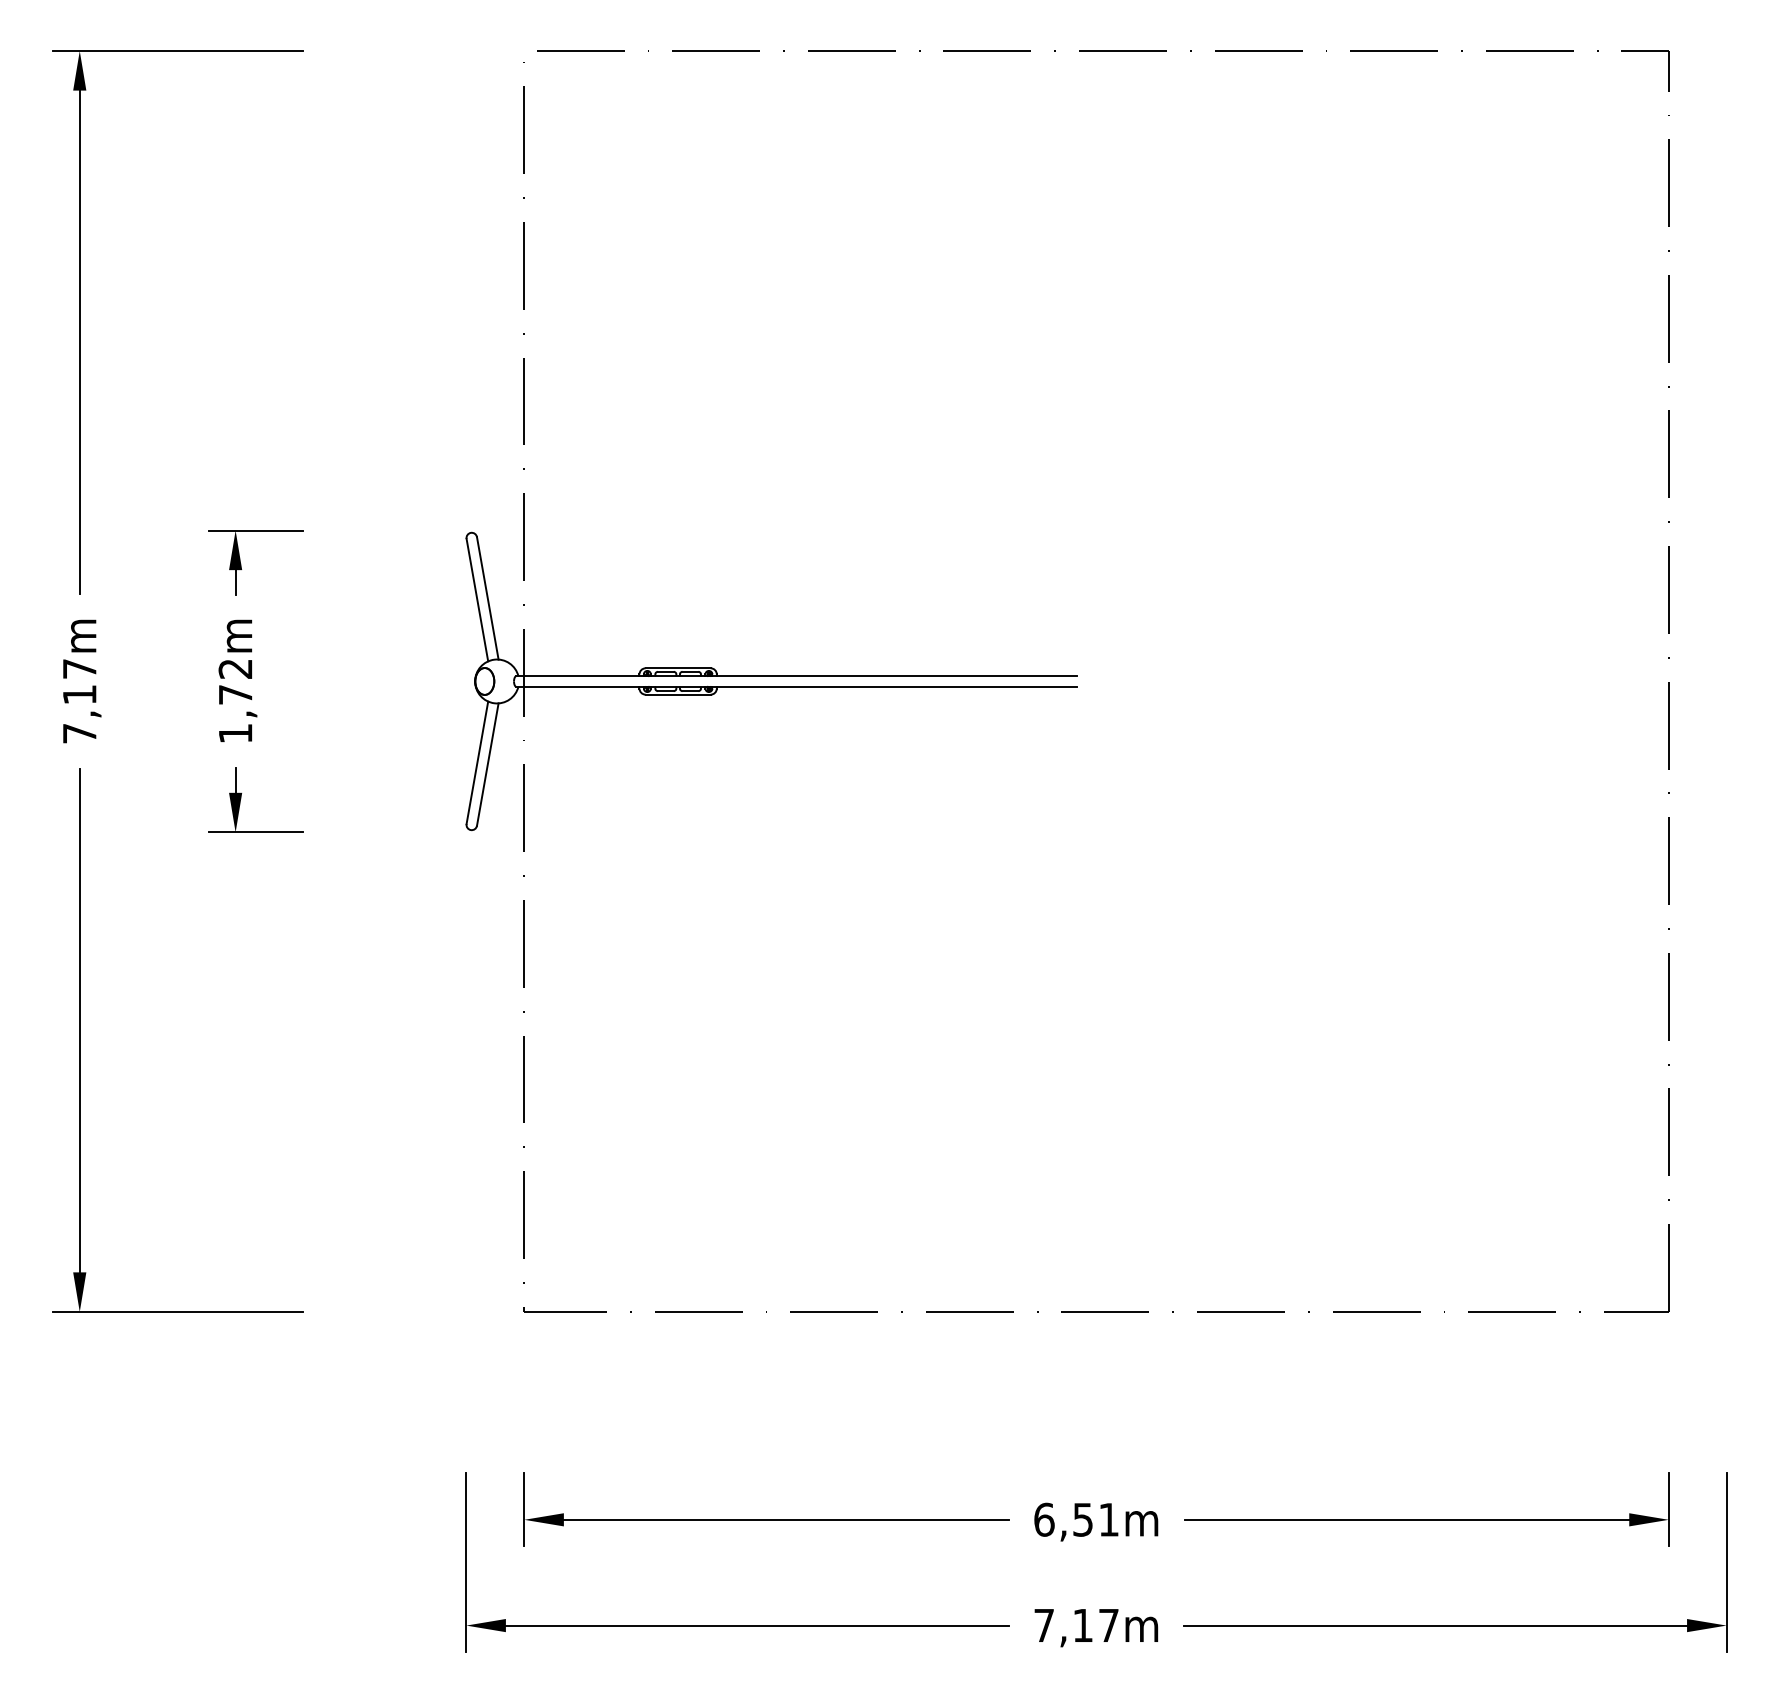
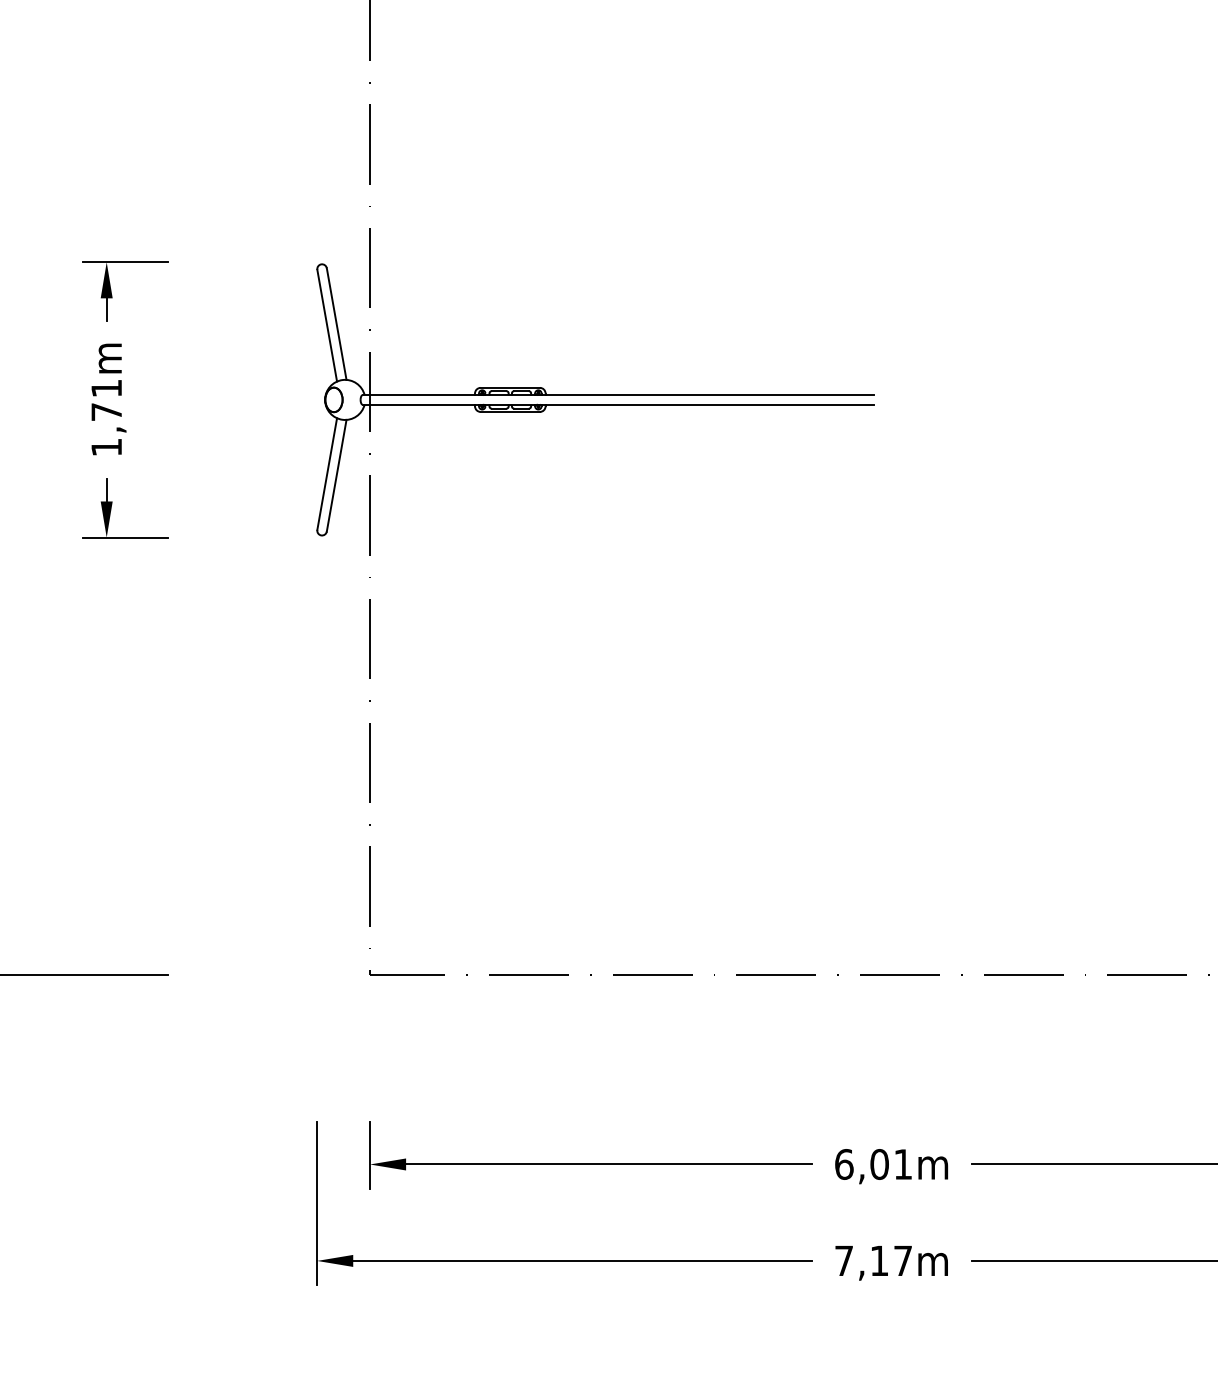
text: (235, 668) -> (106, 388), 1,72m -> 1,71m
text: (1083, 1519) -> (879, 1164), 6,51m -> 6,01m

